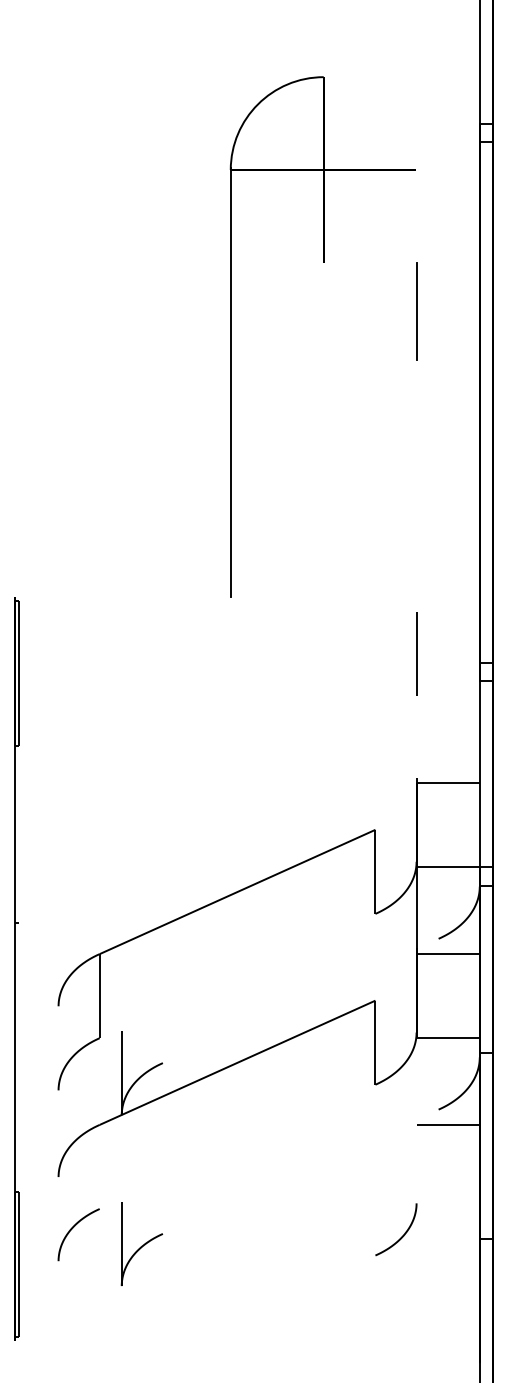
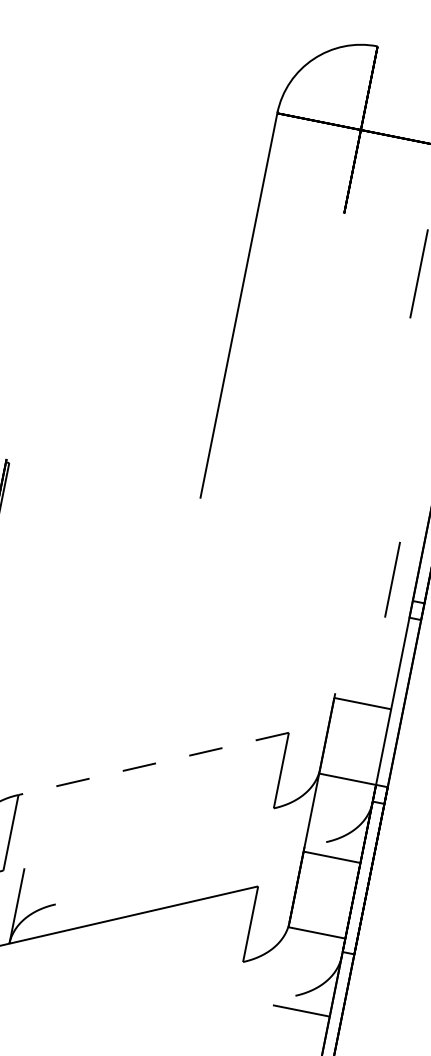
line: (416, 653) -> (392, 579), moved
line: (237, 892) -> (153, 764), solid -> dashed

